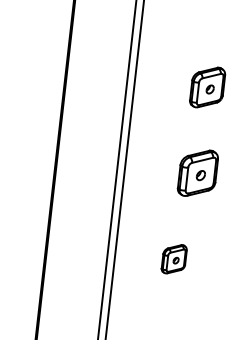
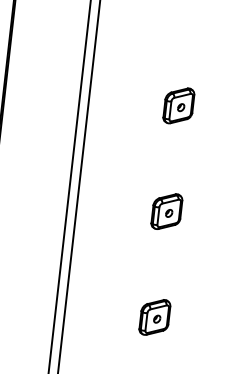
part: (207, 87) -> (178, 105), size x0.71
part: (197, 173) -> (166, 211), size x0.62
part: (173, 259) -> (153, 317), moved

